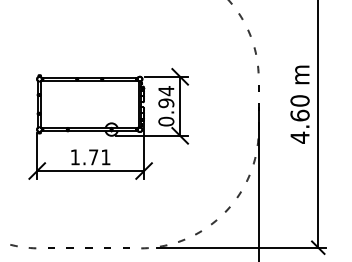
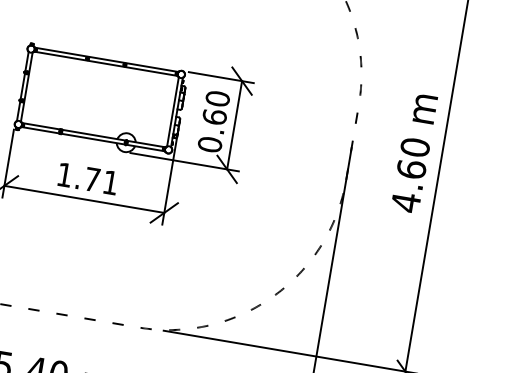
text: (166, 97) -> (216, 108), 0.94 -> 0.60

